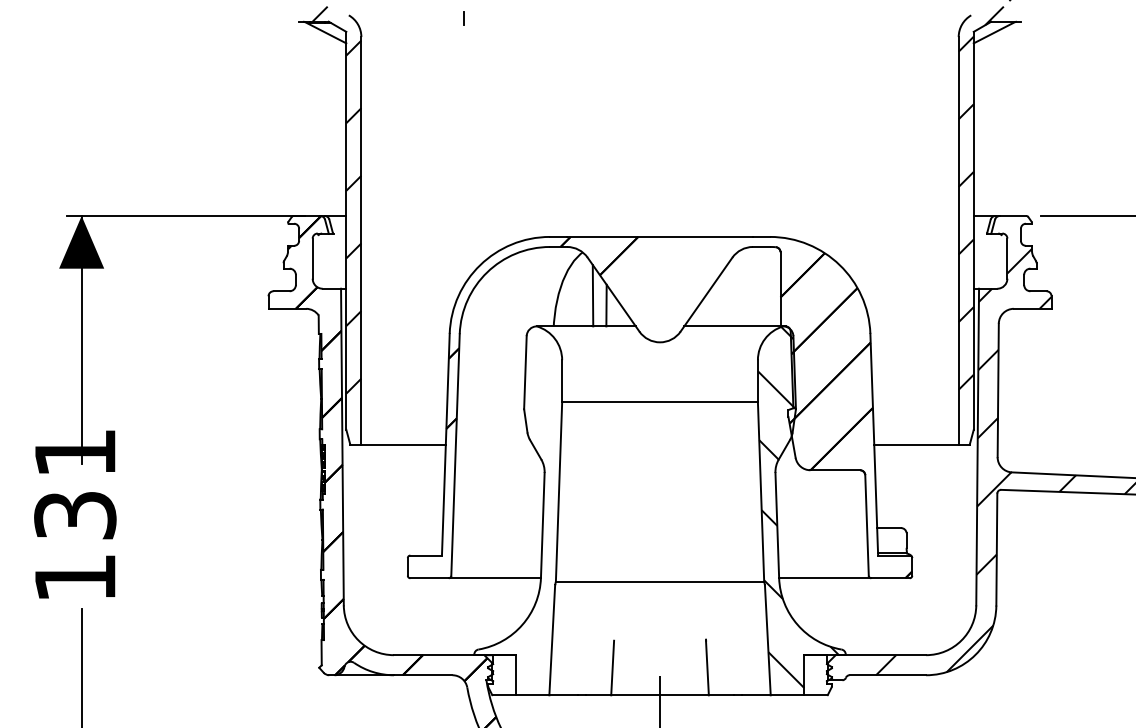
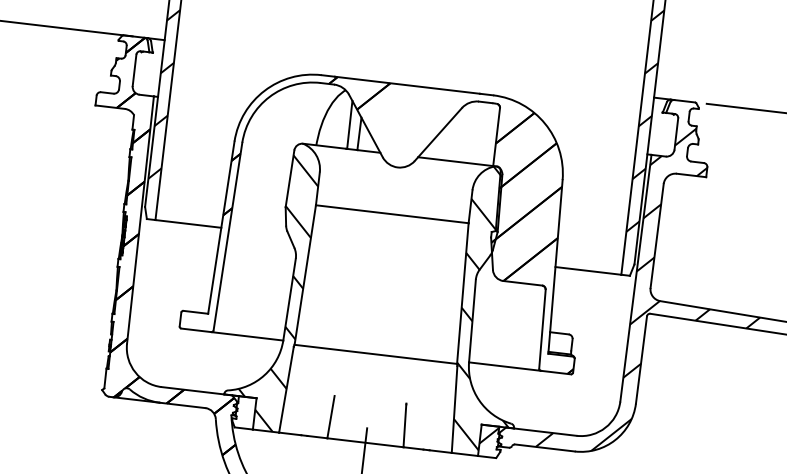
hatch: (526, 518) -> (277, 292), added
hatch: (815, 667) -> (489, 435), added

